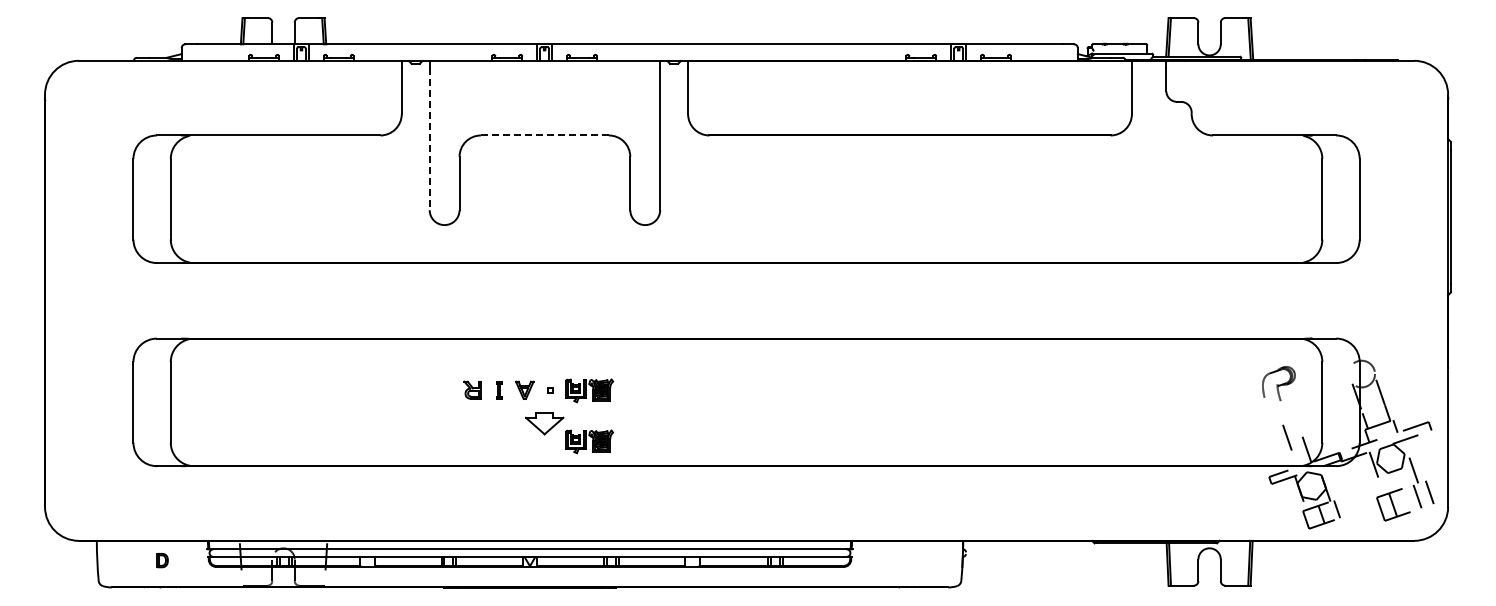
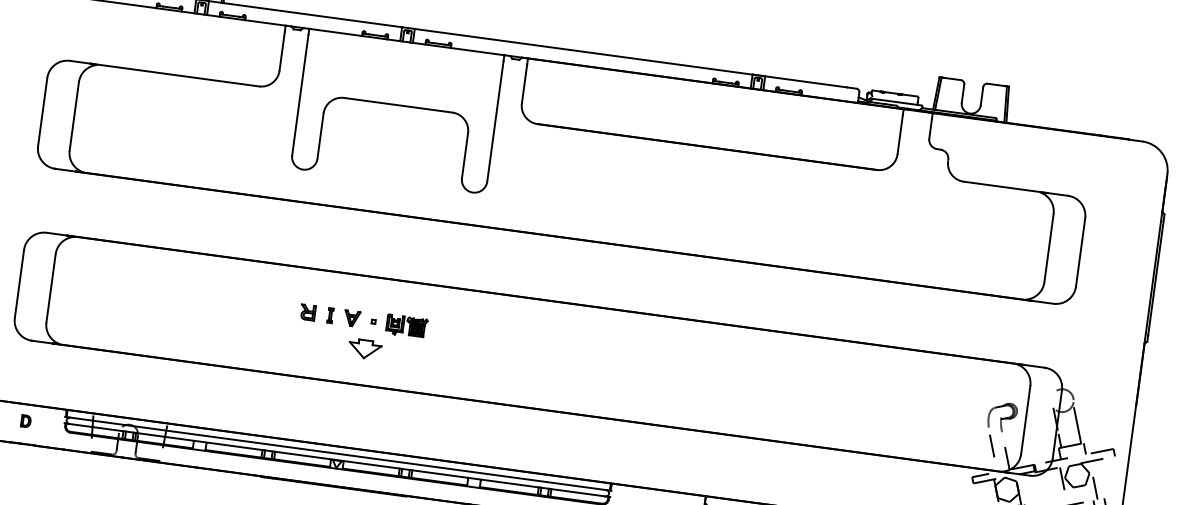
line: (545, 135) -> (398, 105), dashed -> solid
line: (429, 139) -> (300, 95), dashed -> solid
part: (1278, 383) -> (1002, 417), moved
part: (589, 441) -> (400, 369), removed

